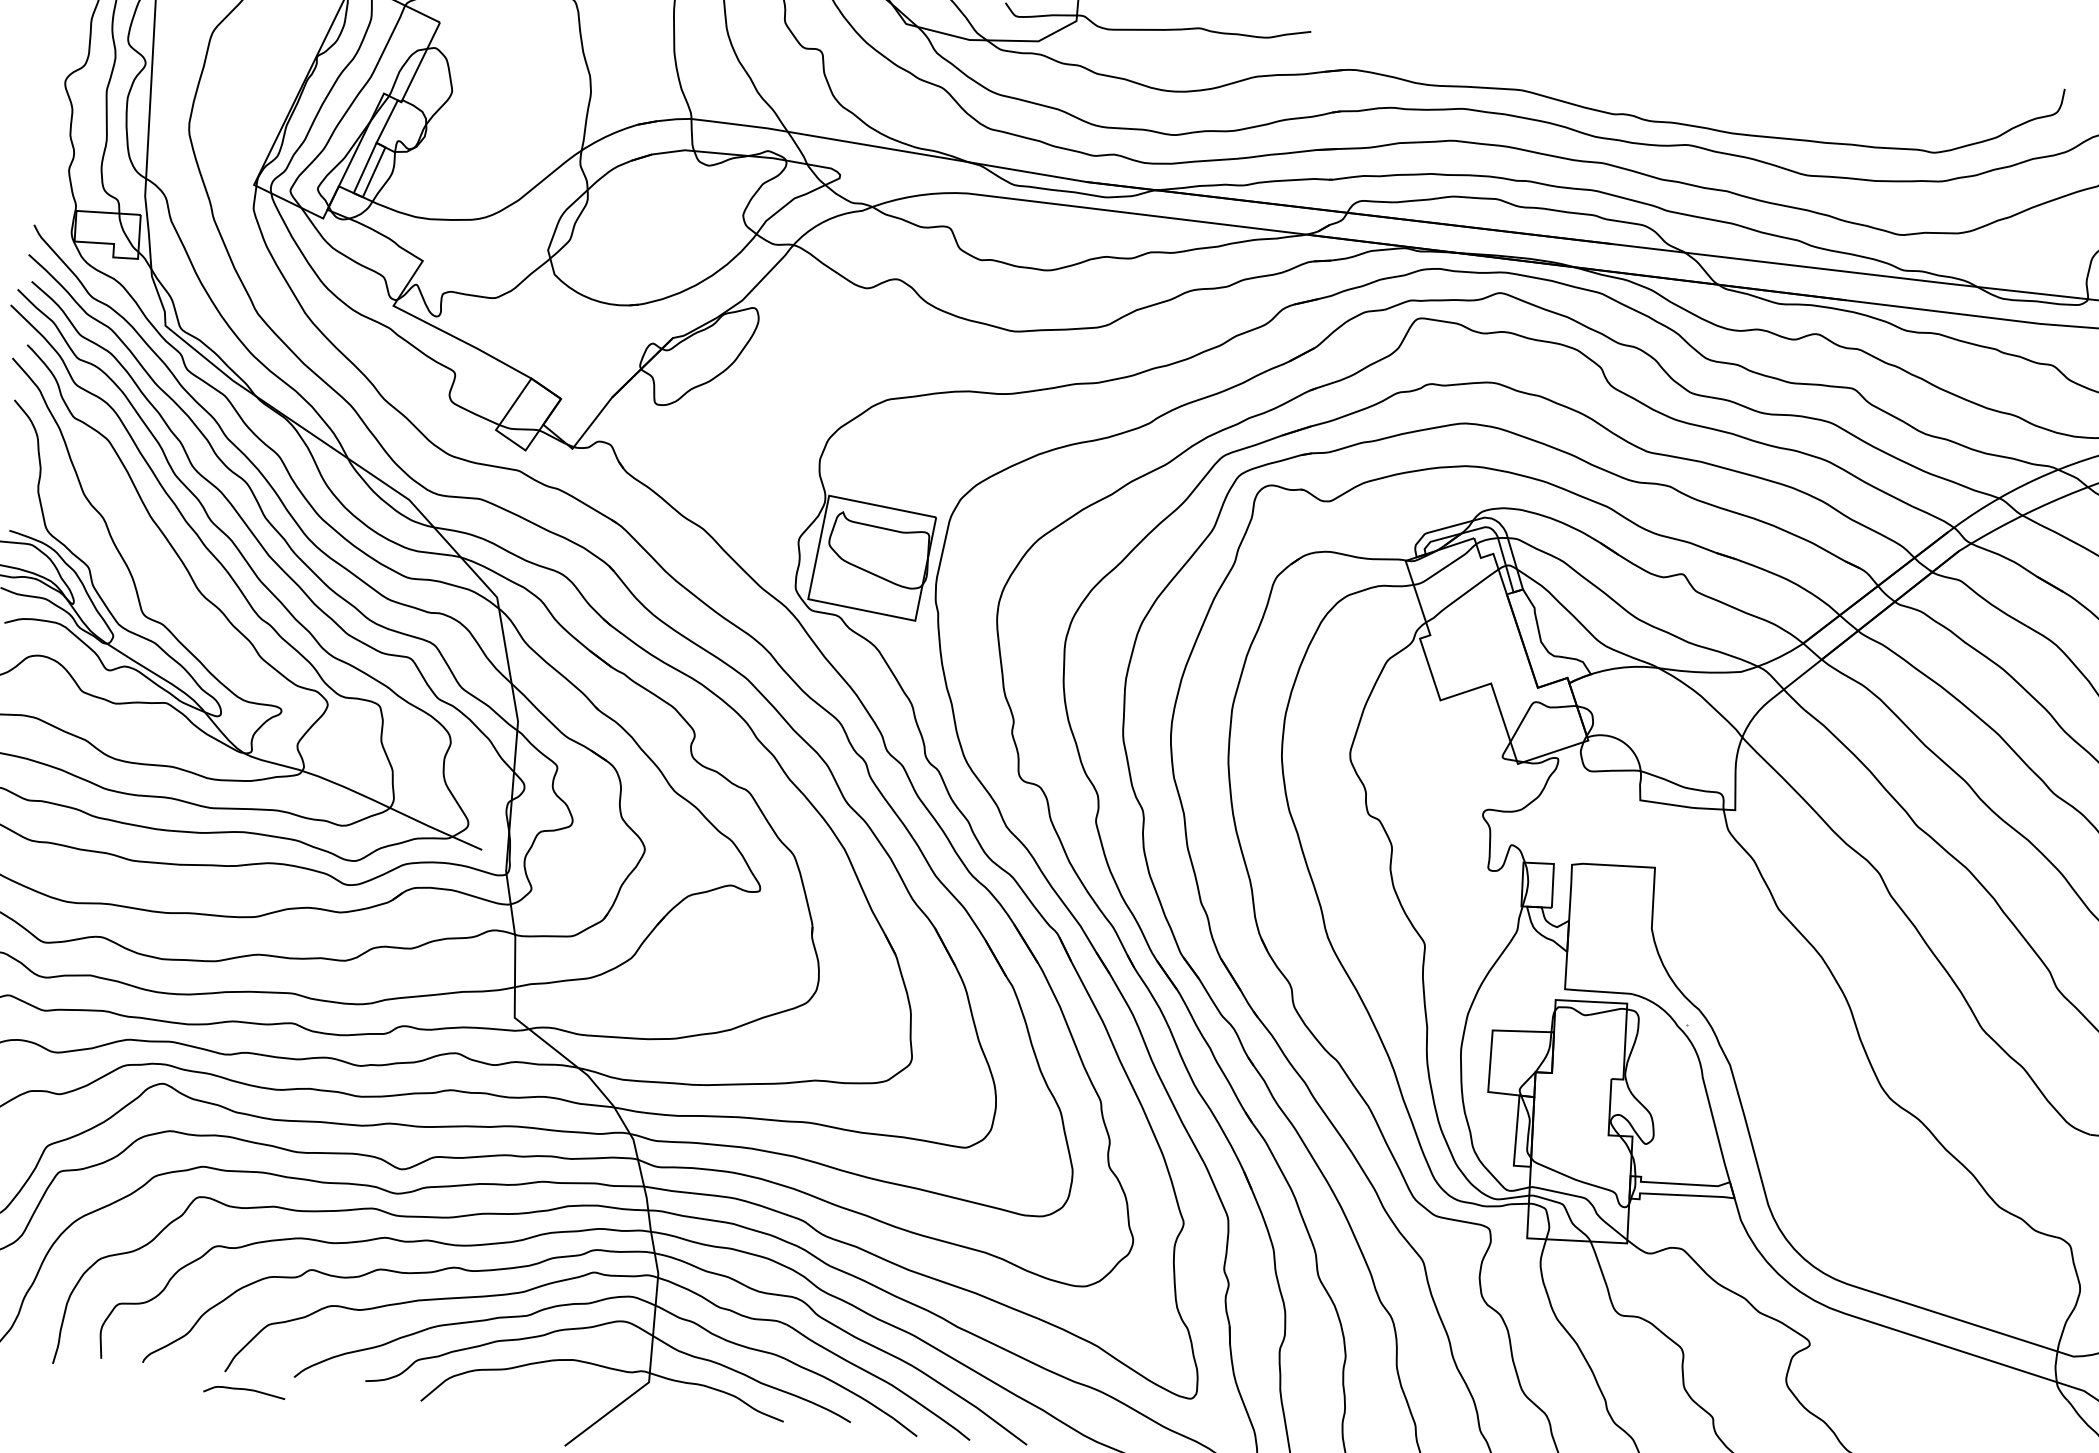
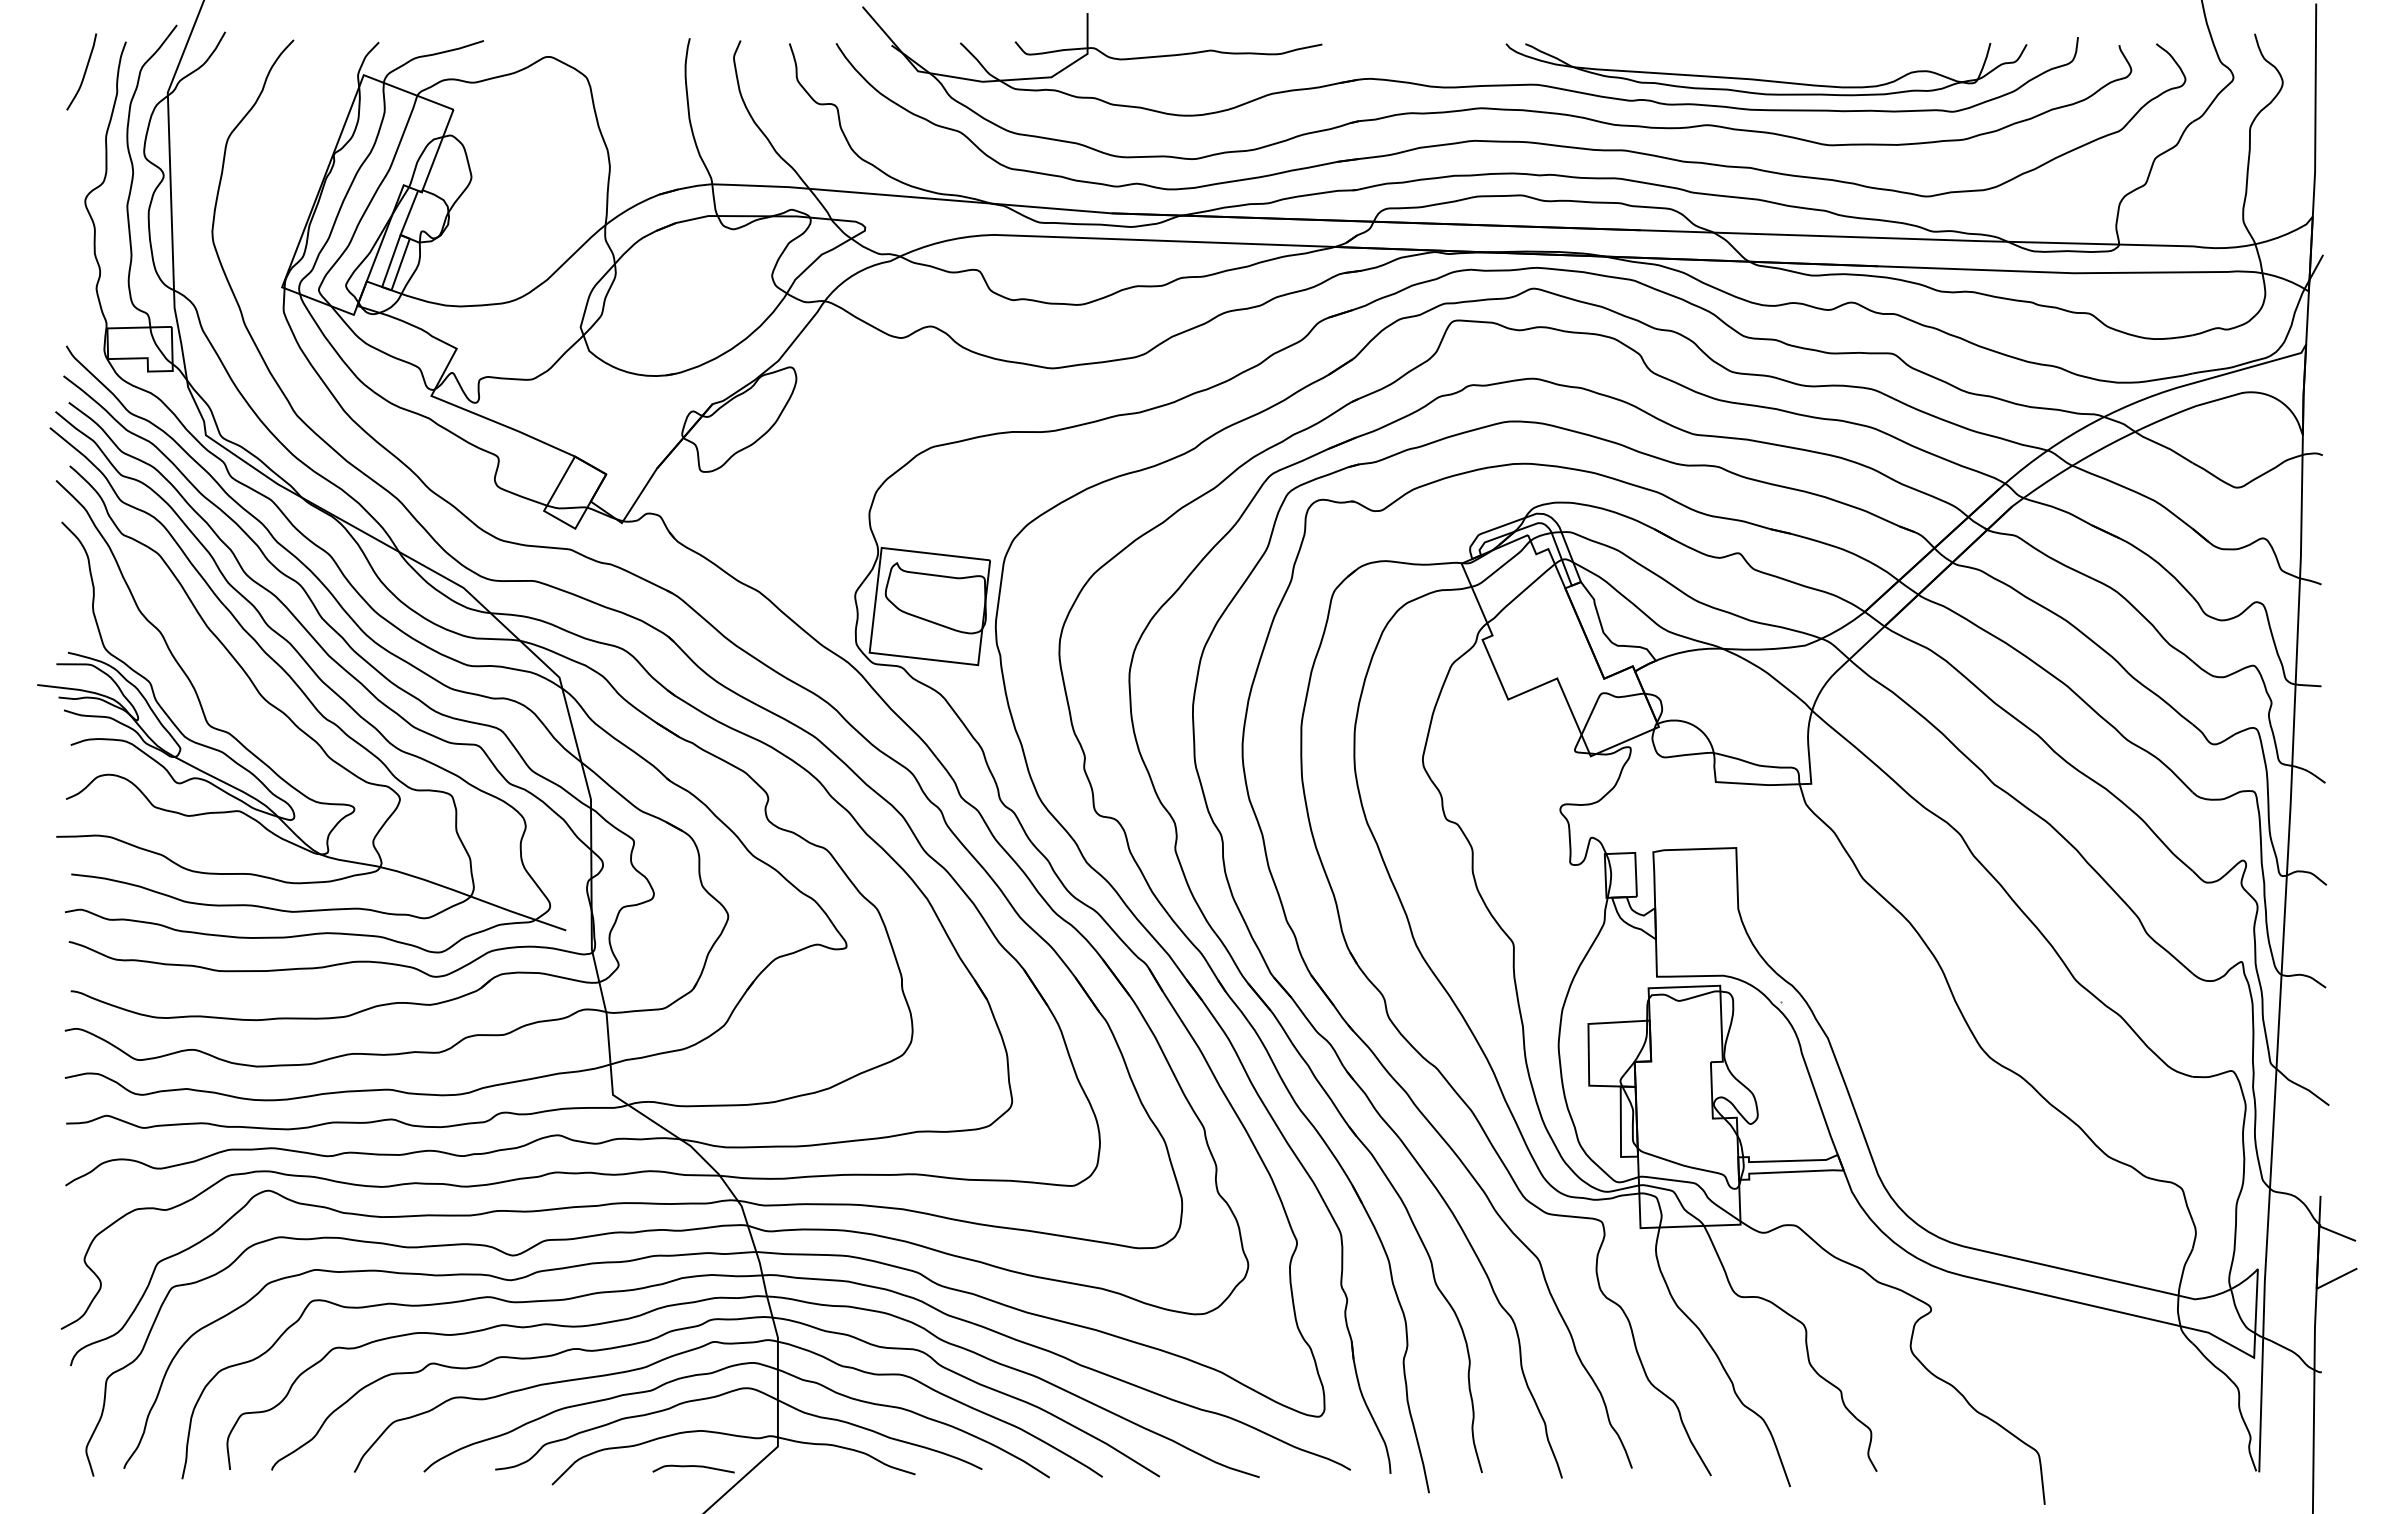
part: (1750, 104) -> (1766, 79), added
curve: (244, 1389) -> (693, 1466), moved

